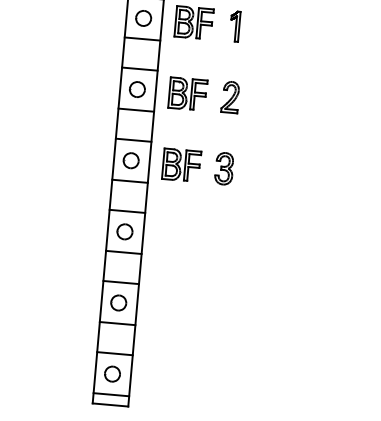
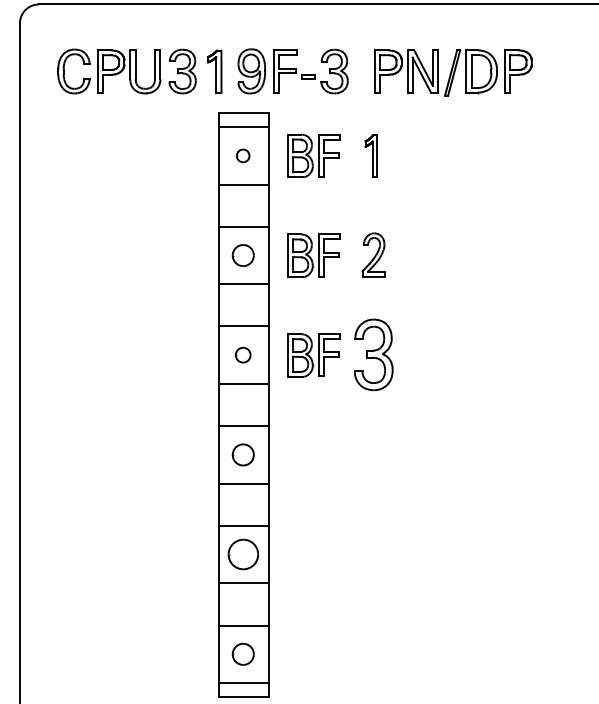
part: (143, 18) -> (242, 155), size x0.6
part: (130, 160) -> (242, 354), size x0.7
part: (224, 169) -> (373, 355), size x1.6
part: (118, 302) -> (242, 554), size x1.4

